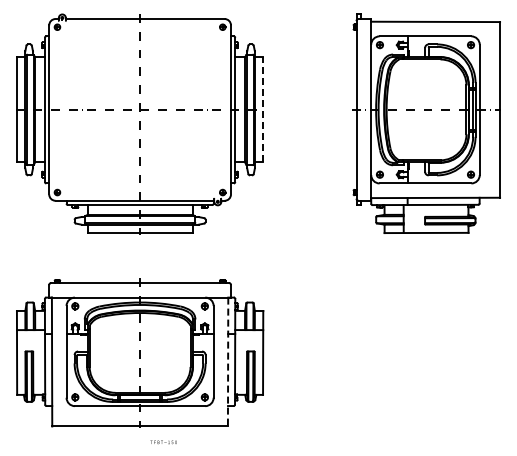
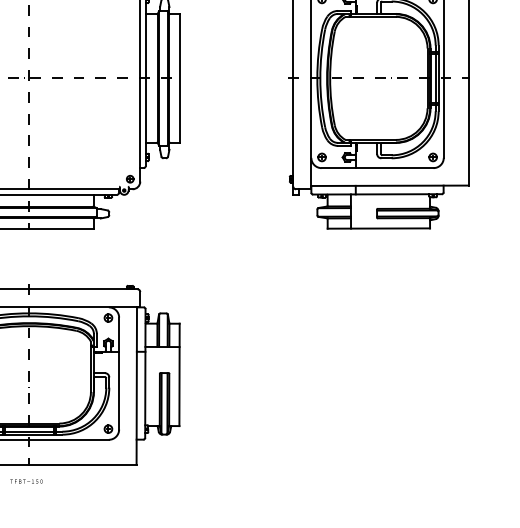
line: (263, 109) -> (179, 77), dashed -> solid
line: (228, 362) -> (137, 386), dashed -> solid
text: (163, 442) -> (26, 481), moved

